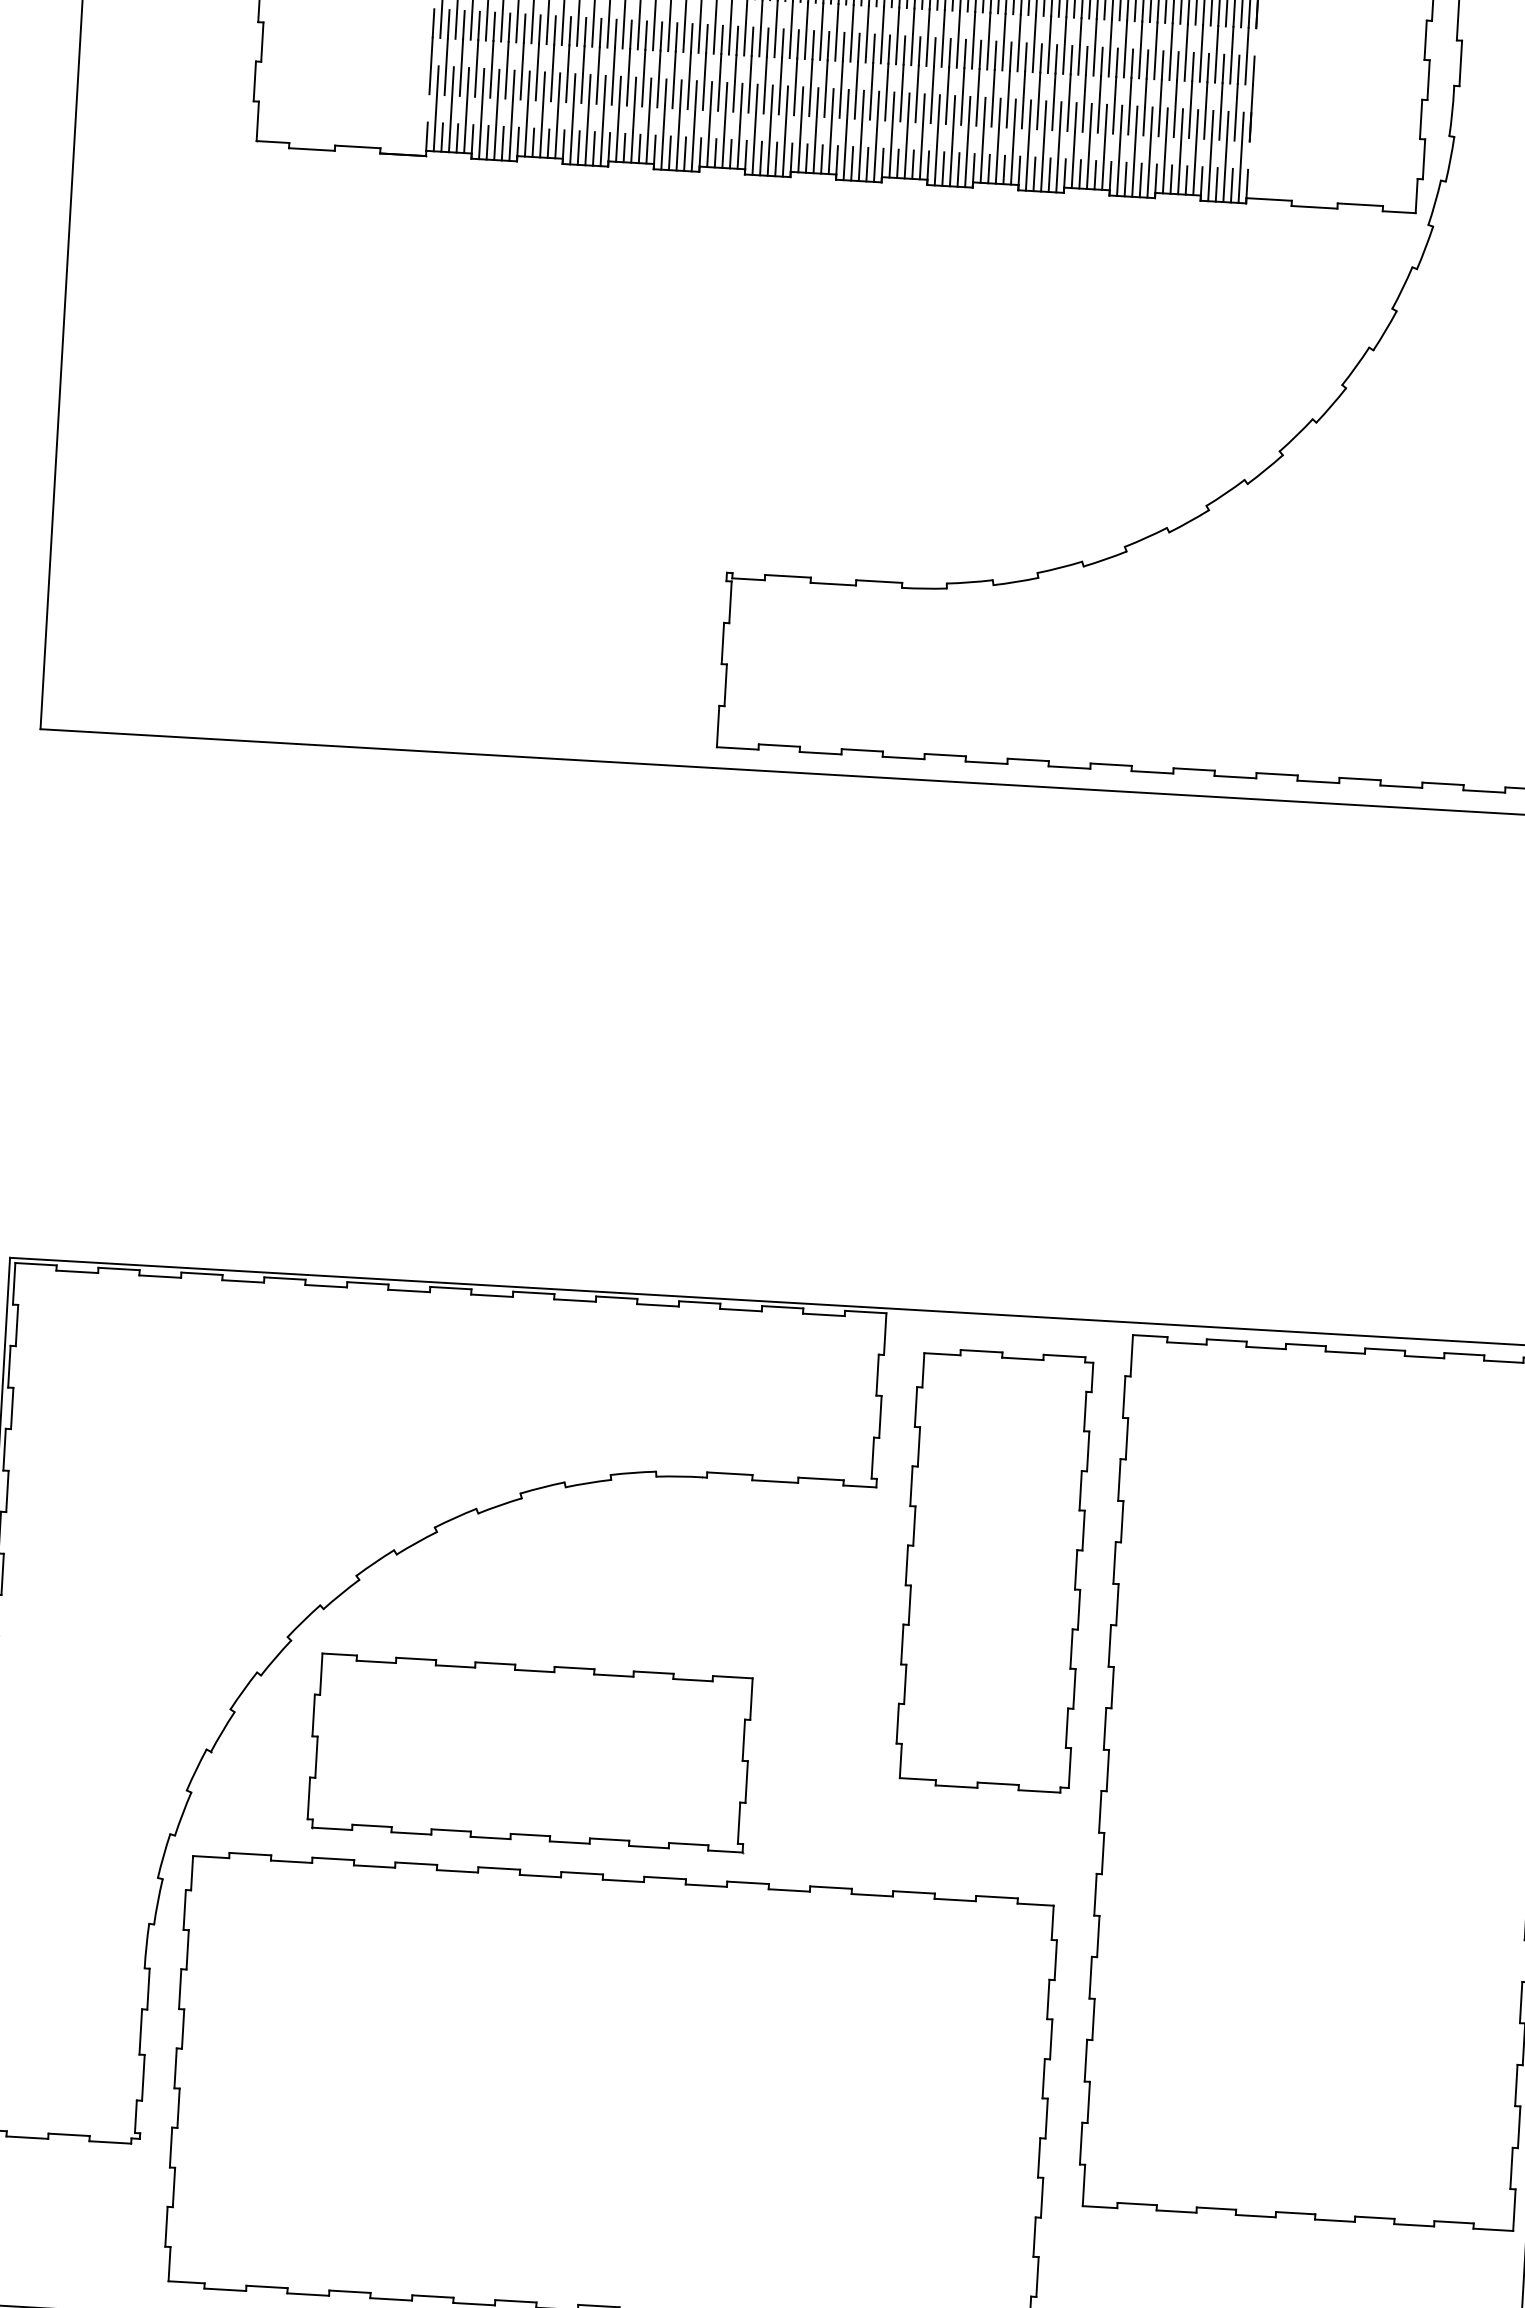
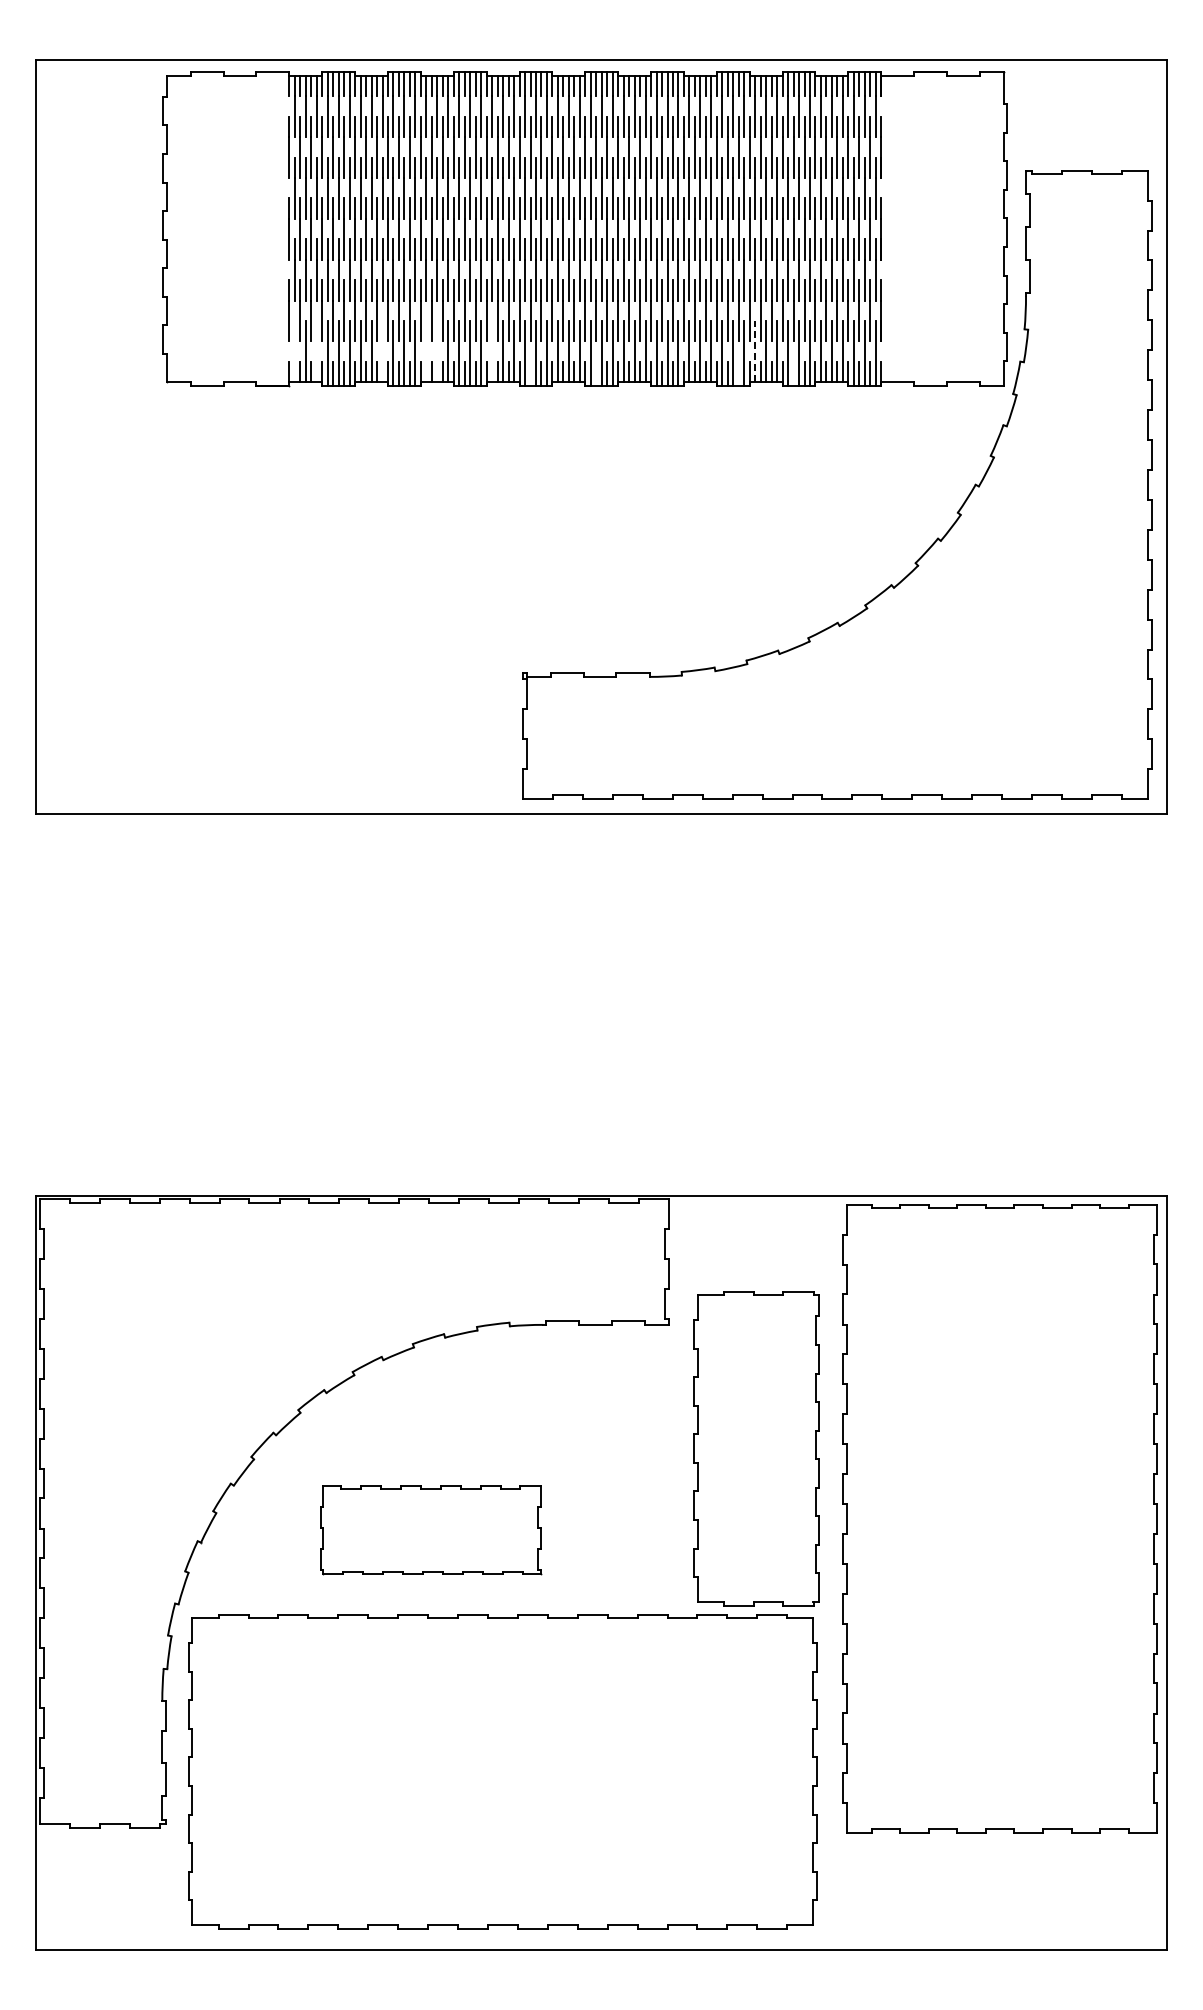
line: (435, 108) -> (294, 351), removed
line: (466, 110) -> (316, 351), removed
line: (557, 115) -> (382, 351), removed
line: (618, 119) -> (426, 351), removed
line: (633, 119) -> (437, 351), removed
line: (710, 124) -> (492, 351), removed
line: (1074, 145) -> (755, 351), solid -> dashed
line: (761, 157) -> (530, 373), removed
line: (852, 163) -> (596, 373), removed
line: (1049, 174) -> (738, 373), removed
line: (1125, 178) -> (793, 373), removed
part: (993, 1570) -> (756, 1448), moved
part: (530, 1753) -> (430, 1530), size x0.7

